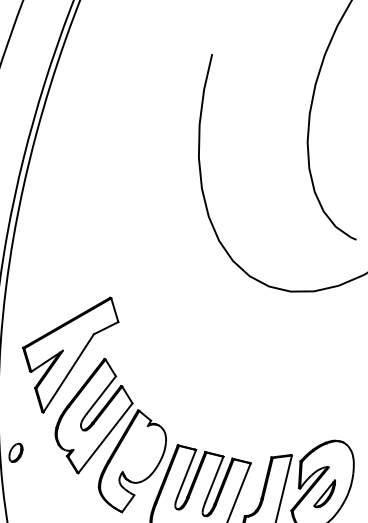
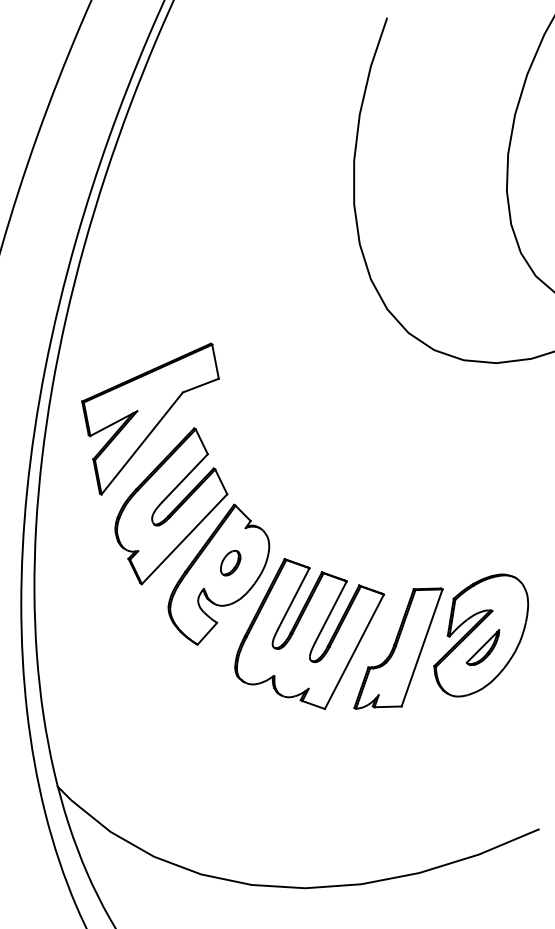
part: (15, 452) -> (230, 562), moved

